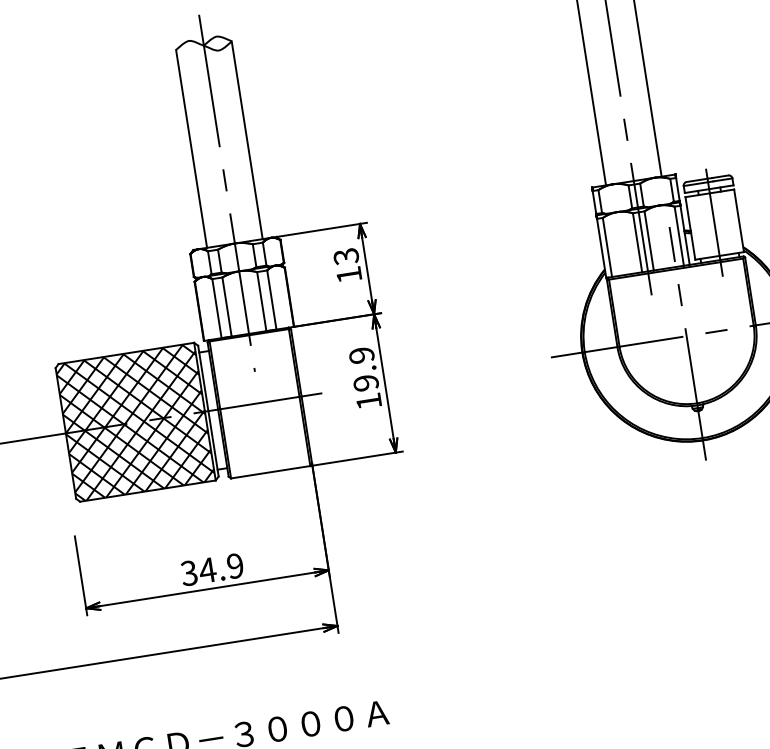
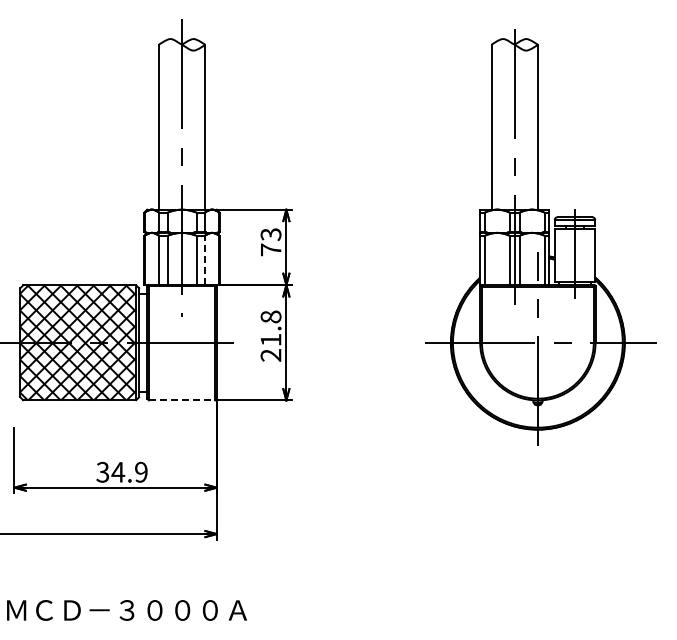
text: (349, 274) -> (271, 249), 13 -> 73
line: (271, 300) -> (204, 260), solid -> dashed
text: (364, 377) -> (270, 335), 19.9 -> 21.8
line: (271, 472) -> (182, 400), solid -> dashed

